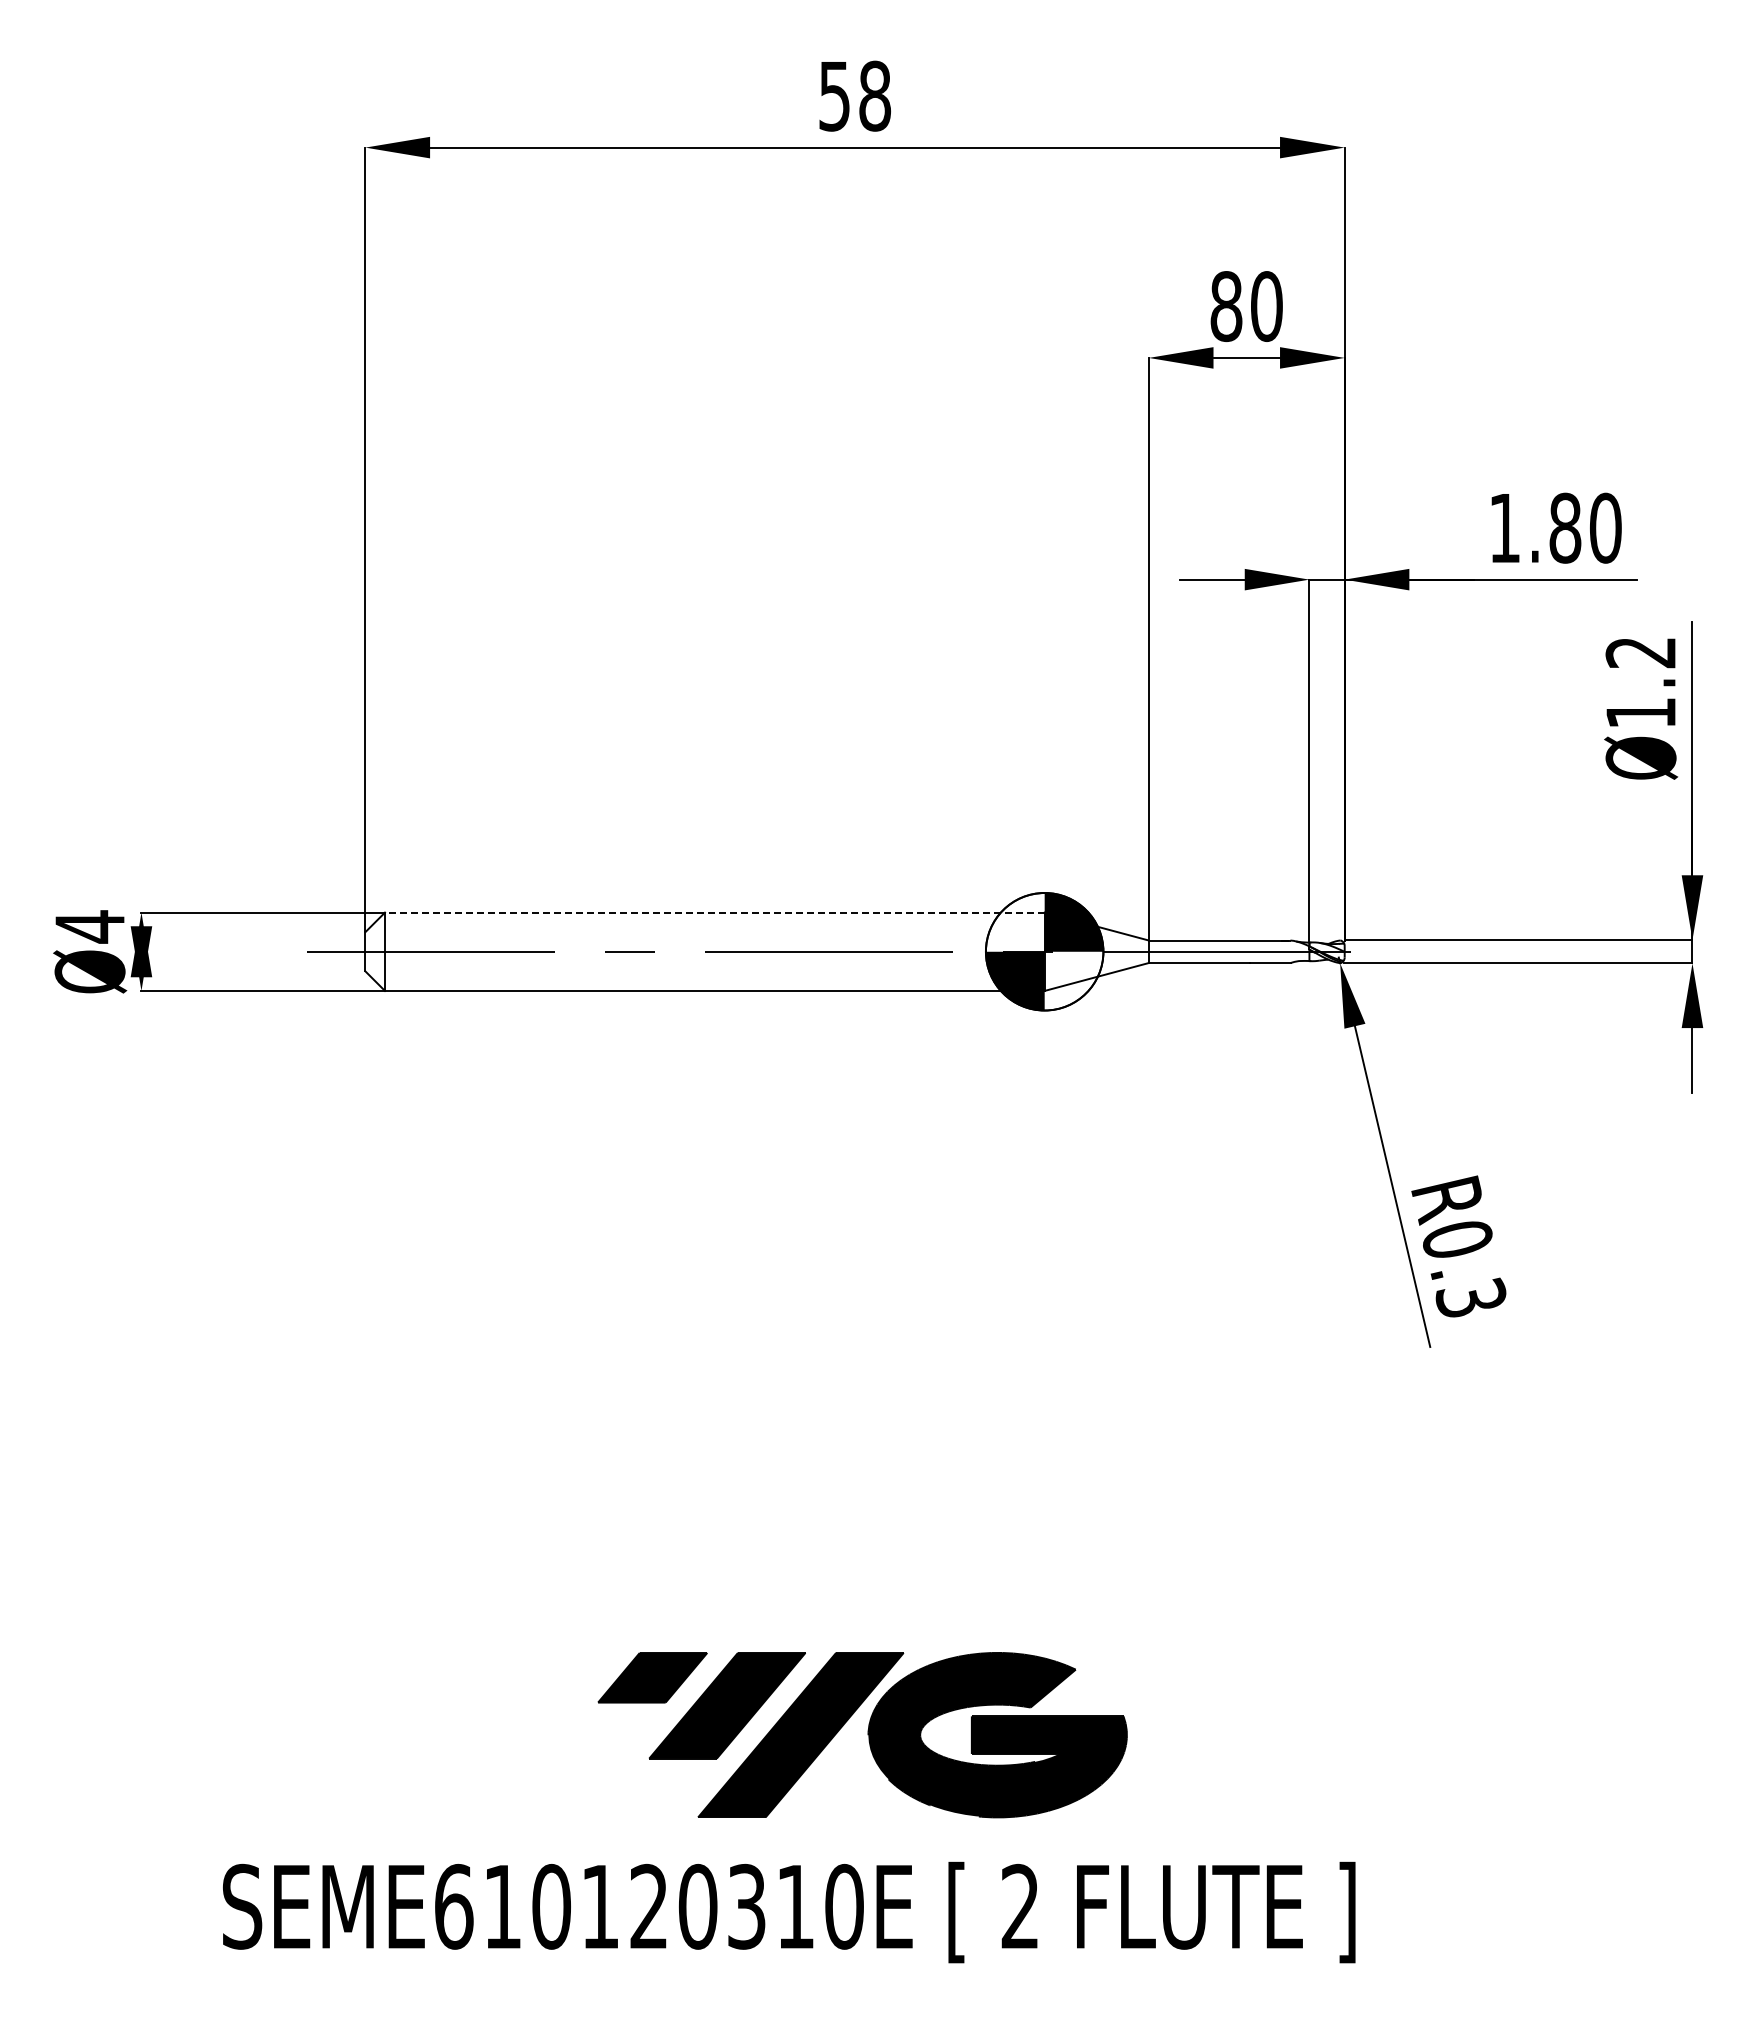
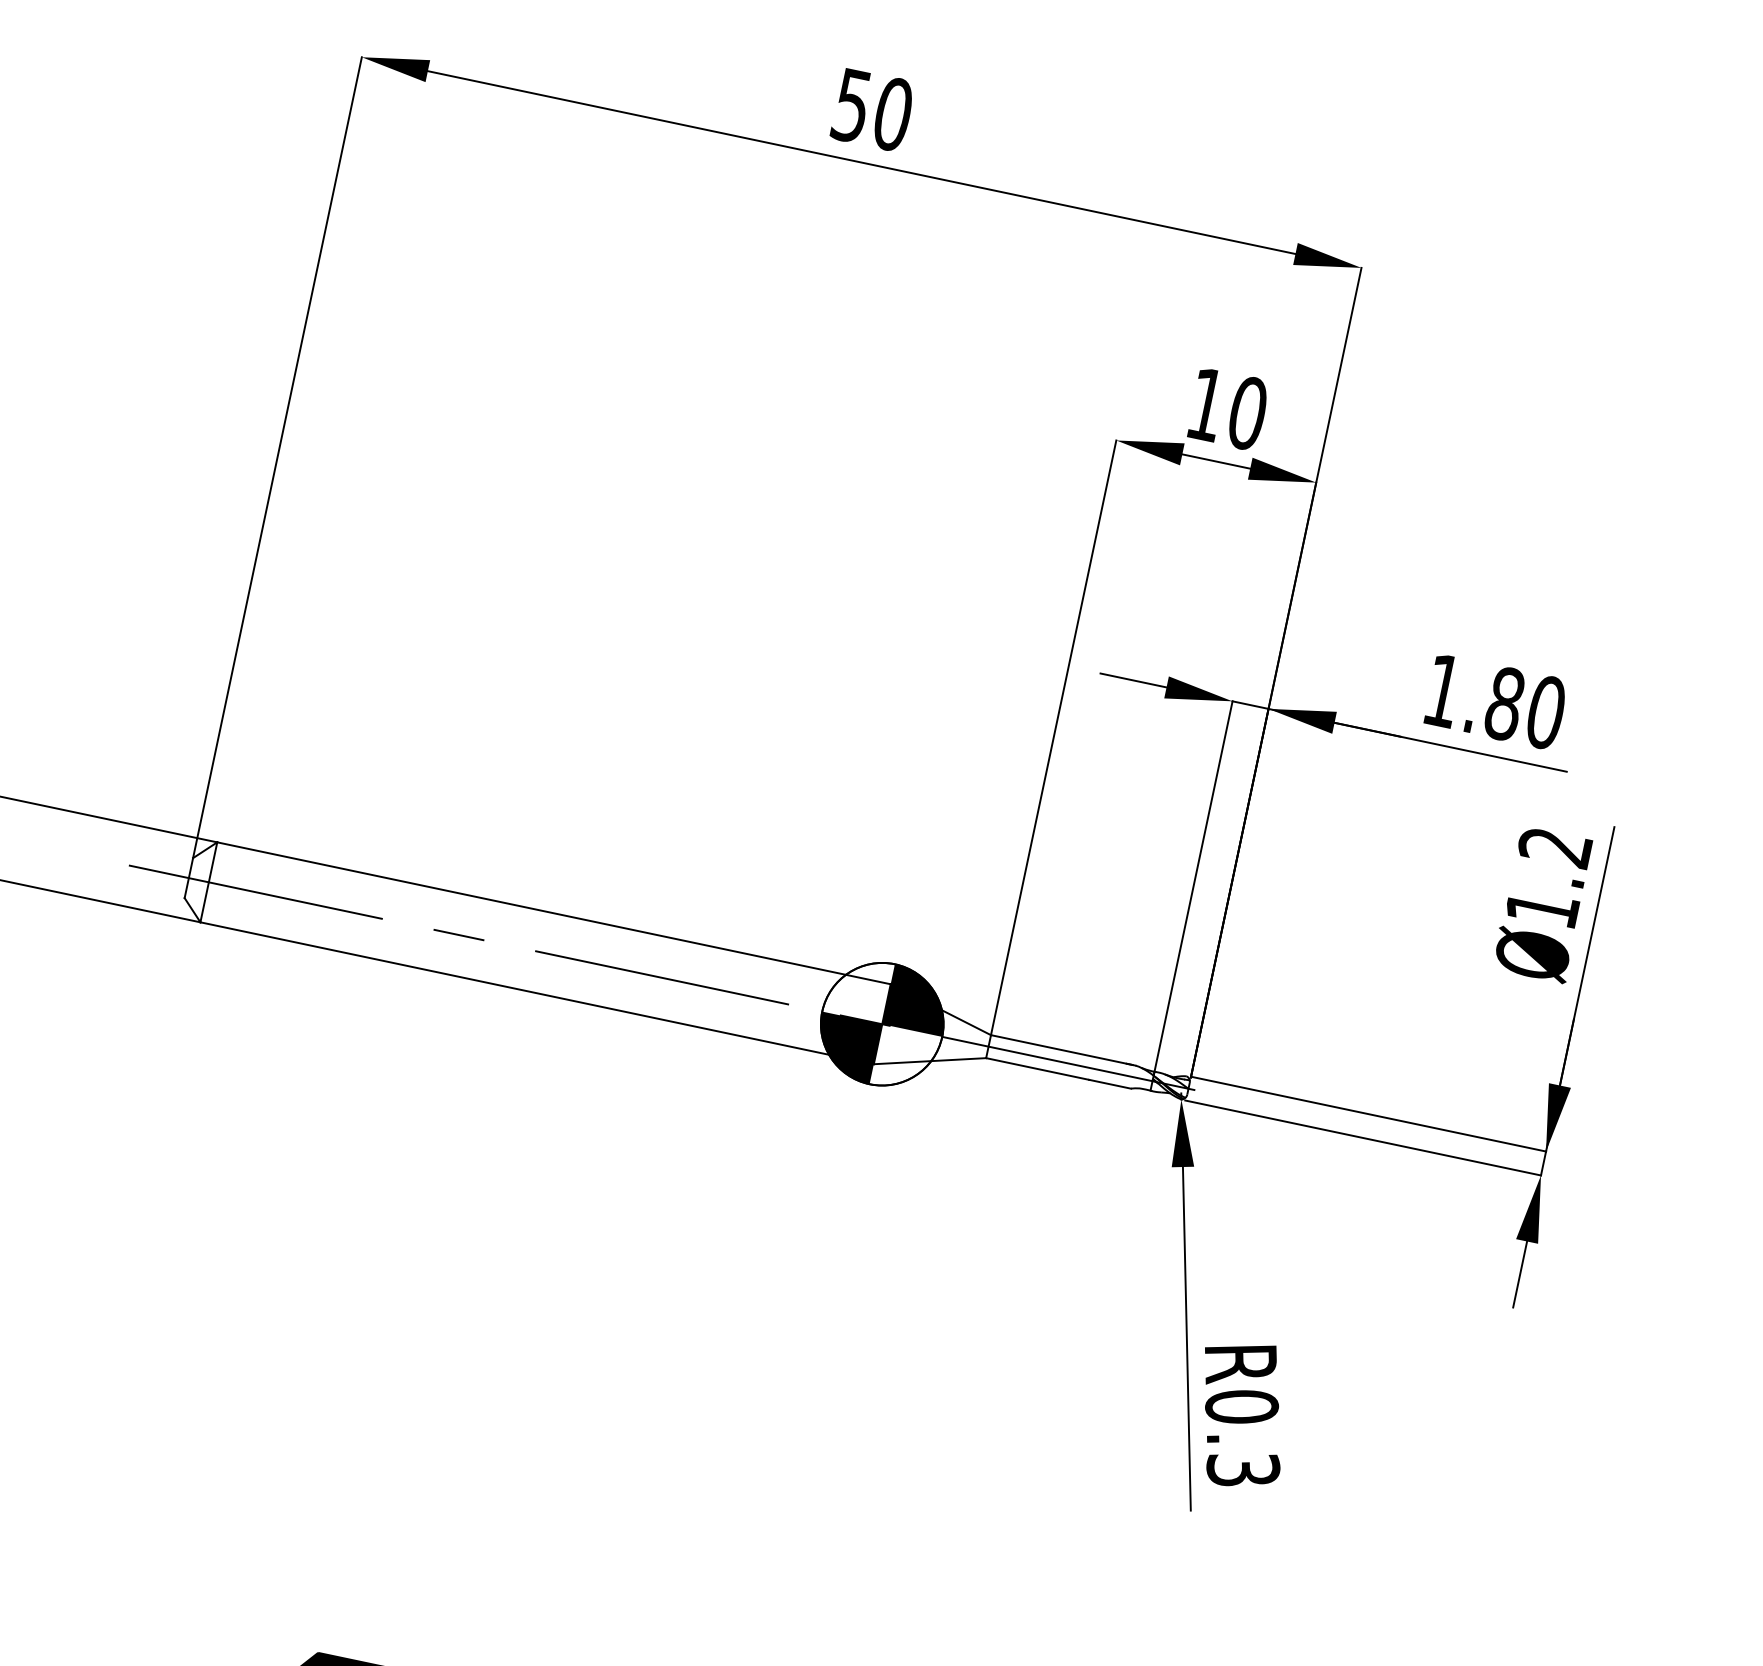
text: (875, 96) -> (893, 114), 58 -> 50
text: (1226, 306) -> (1206, 404), 80 -> 10
line: (714, 912) -> (553, 913), dashed -> solid

